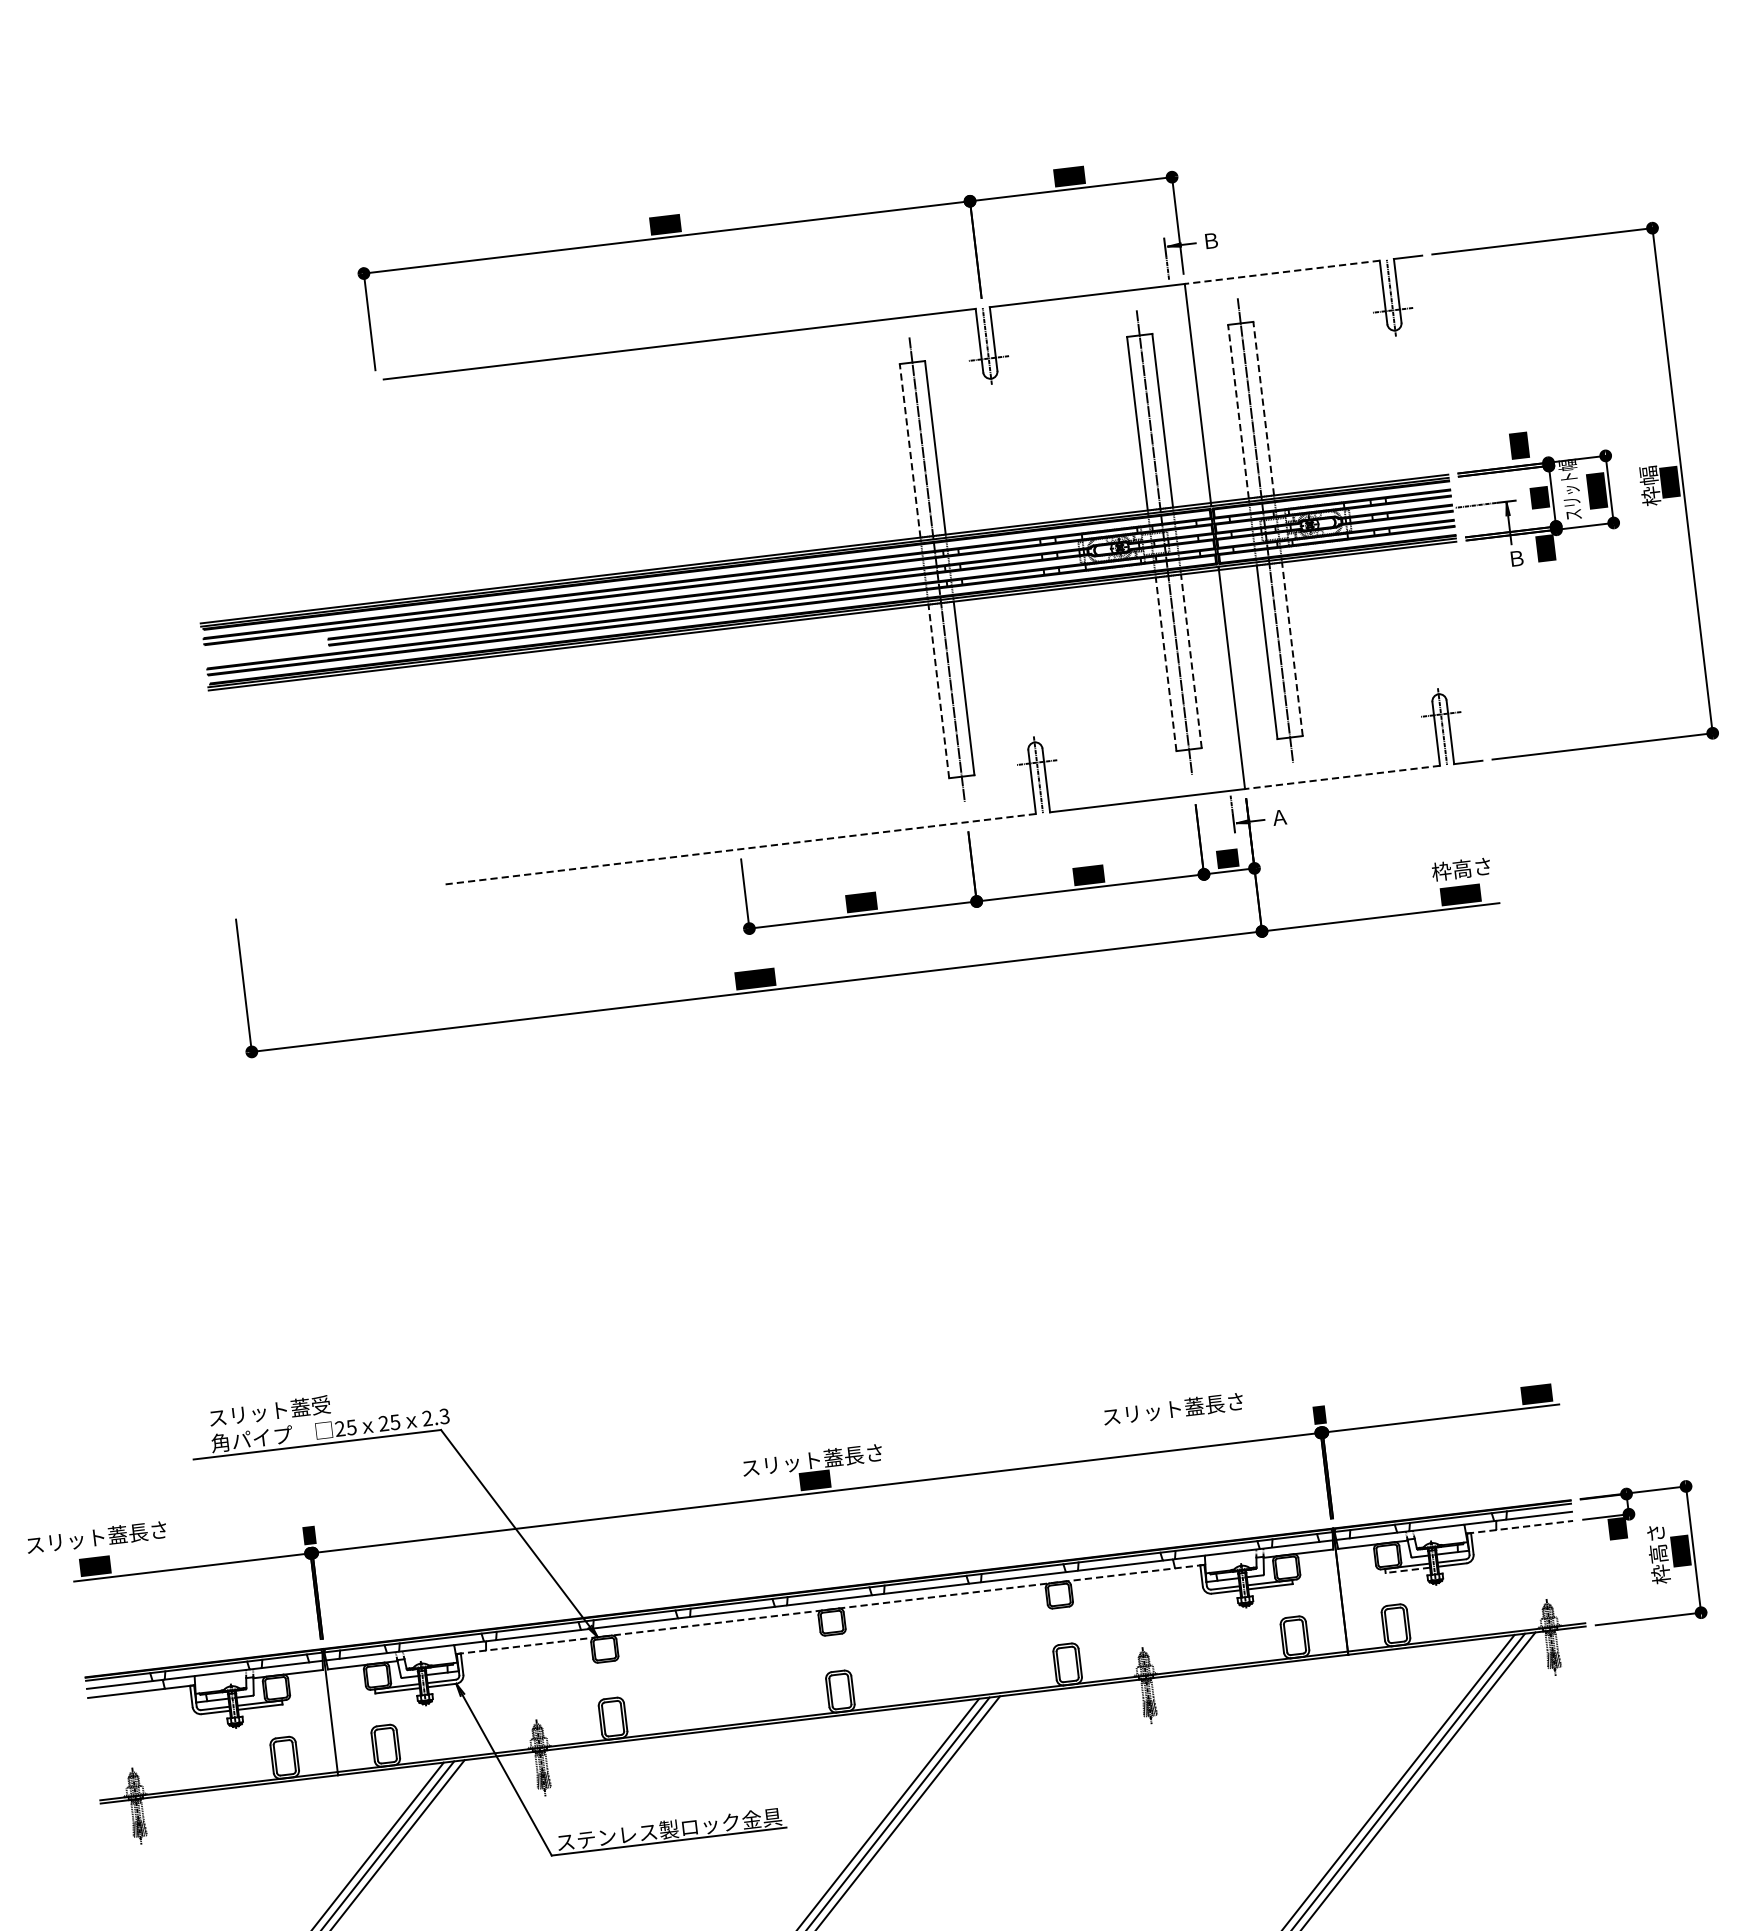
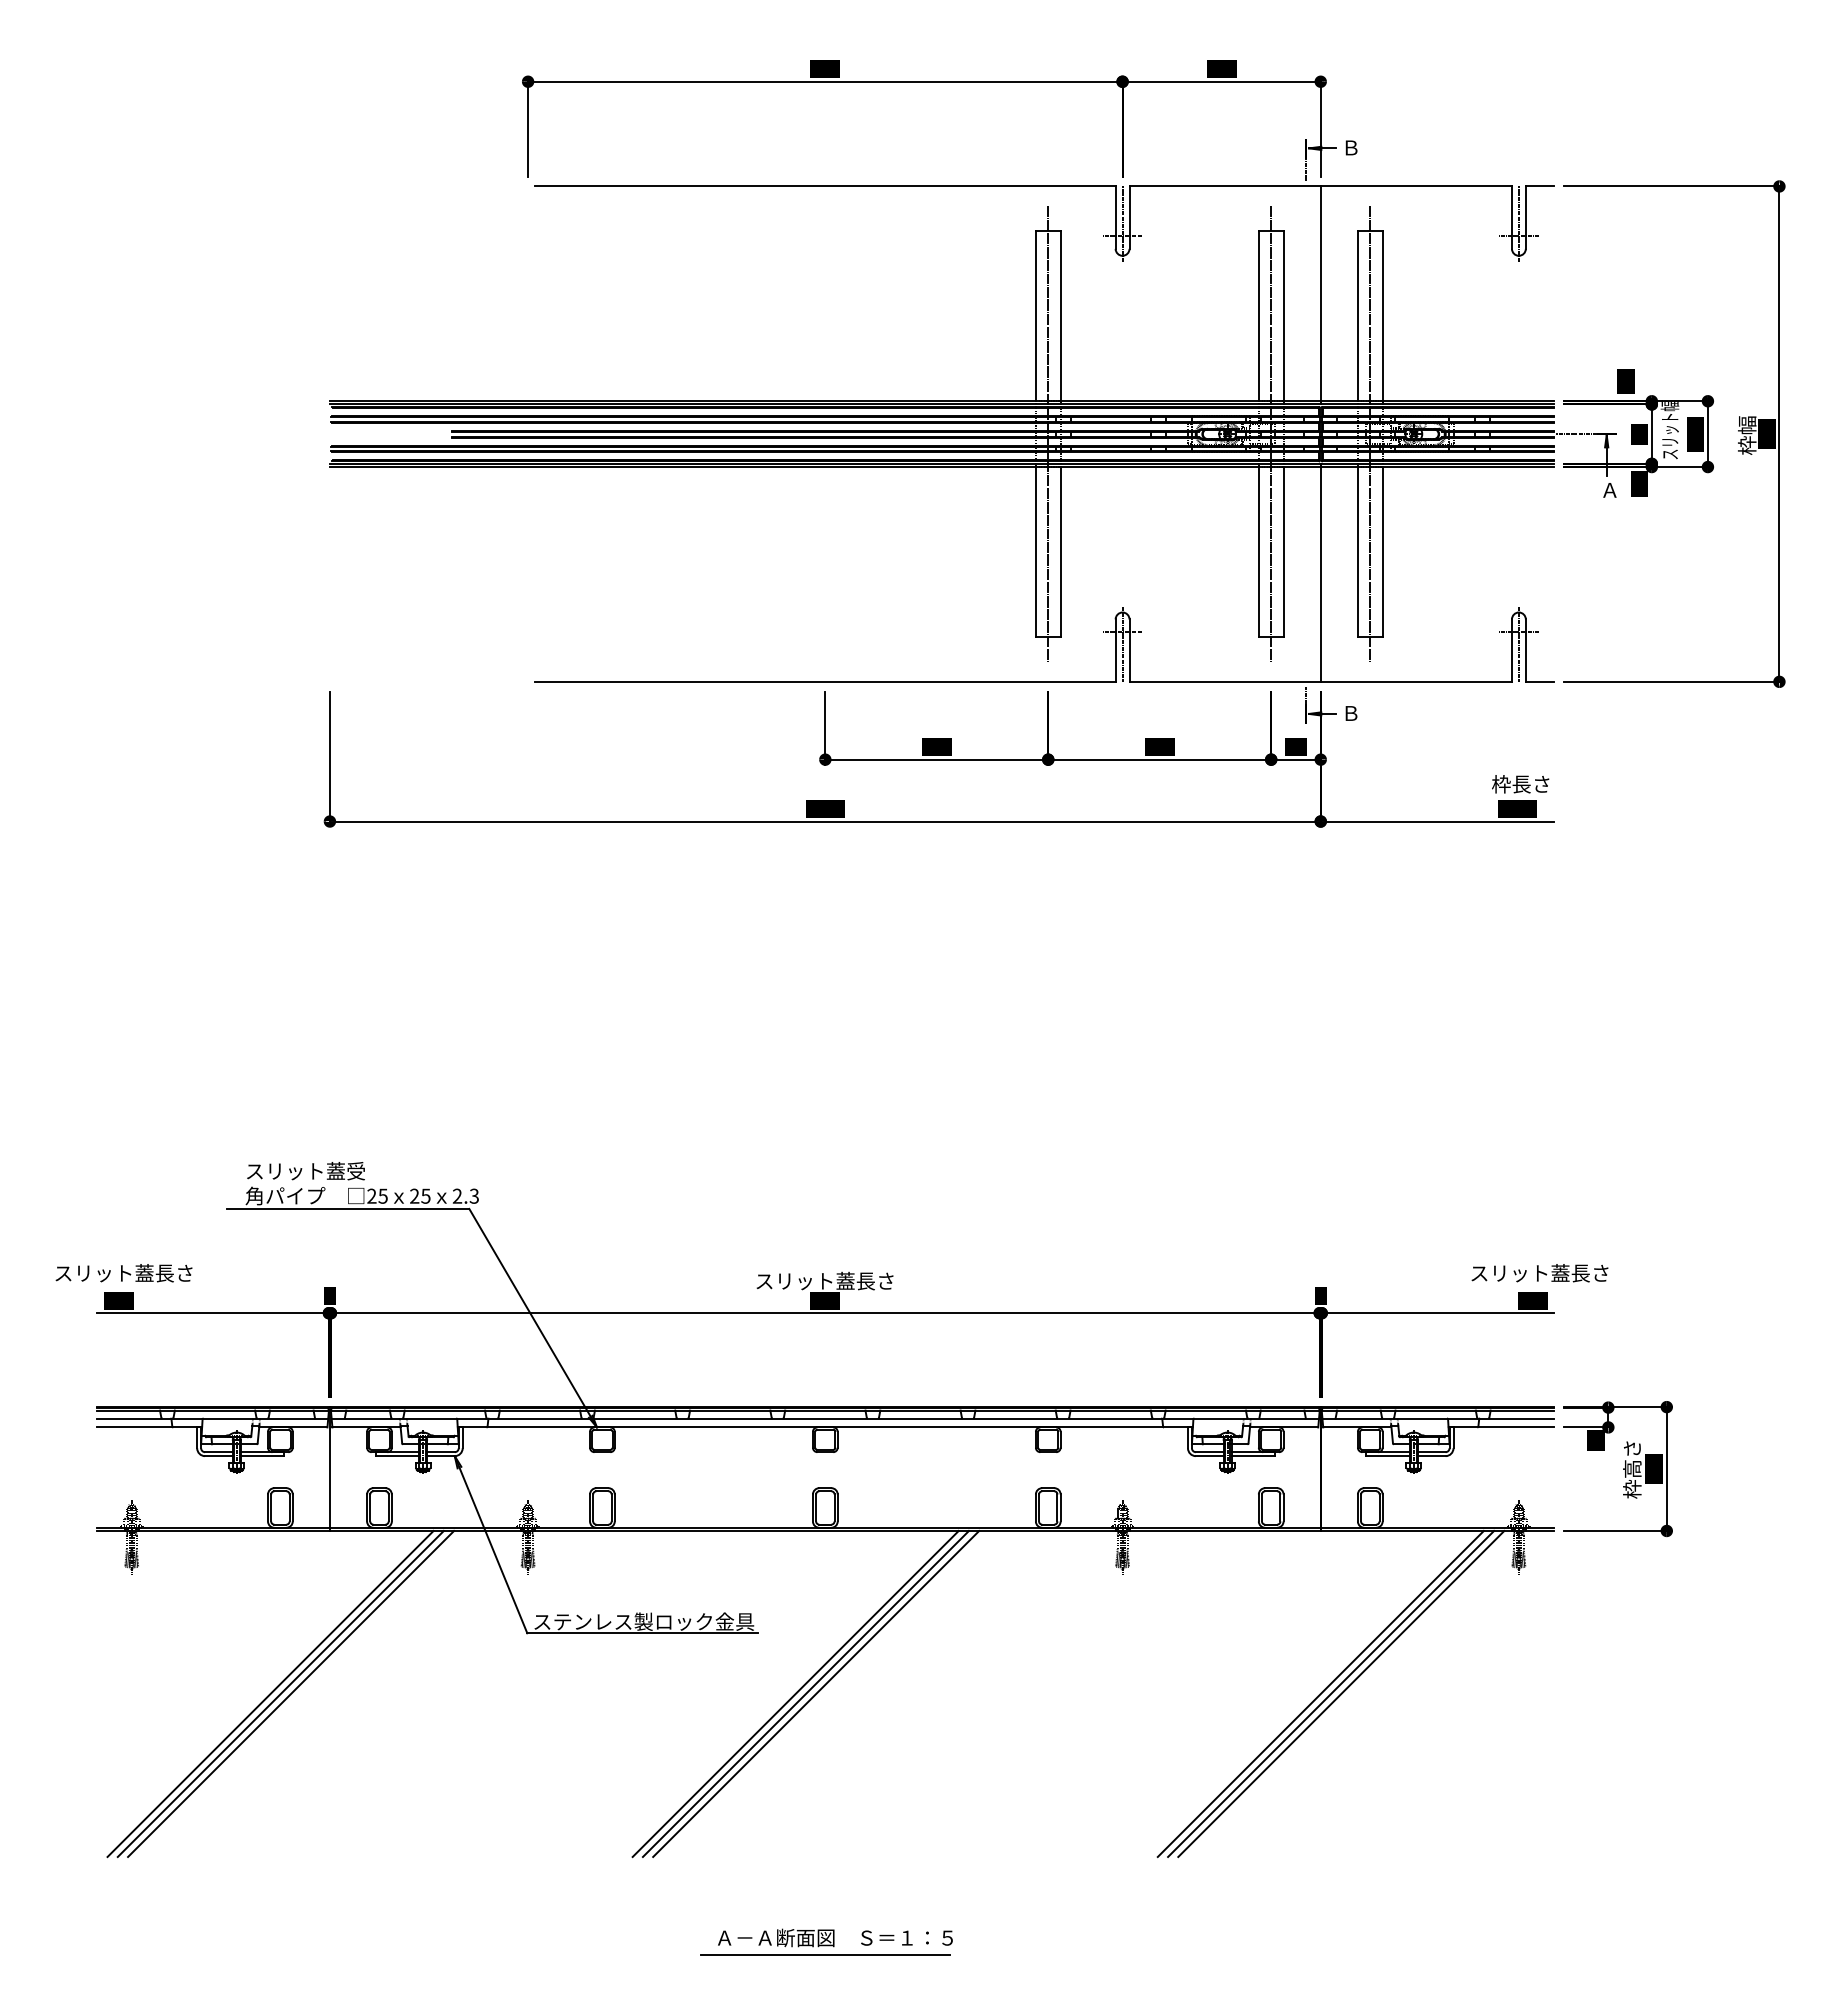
line: (1282, 272) -> (1416, 186), dashed -> solid
line: (1263, 408) -> (1382, 315), dashed -> solid
line: (1237, 411) -> (1357, 315), dashed -> solid
line: (909, 450) -> (1035, 315), dashed -> solid
text: (1516, 558) -> (1609, 490), Ｂ -> Ａ
line: (1292, 648) -> (1382, 551), dashed -> solid
line: (1191, 660) -> (1283, 551), dashed -> solid
line: (1165, 663) -> (1258, 551), dashed -> solid
line: (938, 690) -> (1035, 551), dashed -> solid
line: (1342, 777) -> (1416, 681), dashed -> solid
text: (1279, 817) -> (1350, 713), Ａ -> Ｂ
line: (739, 849) -> (824, 681), dashed -> solid
text: (1462, 869) -> (1521, 784), 枠高さ -> 枠長さ
text: (1172, 1409) -> (1539, 1273), moved
line: (1521, 1527) -> (1502, 1427), dashed -> solid
line: (1408, 1570) -> (1388, 1456), dashed -> solid
line: (830, 1609) -> (825, 1427), dashed -> solid

